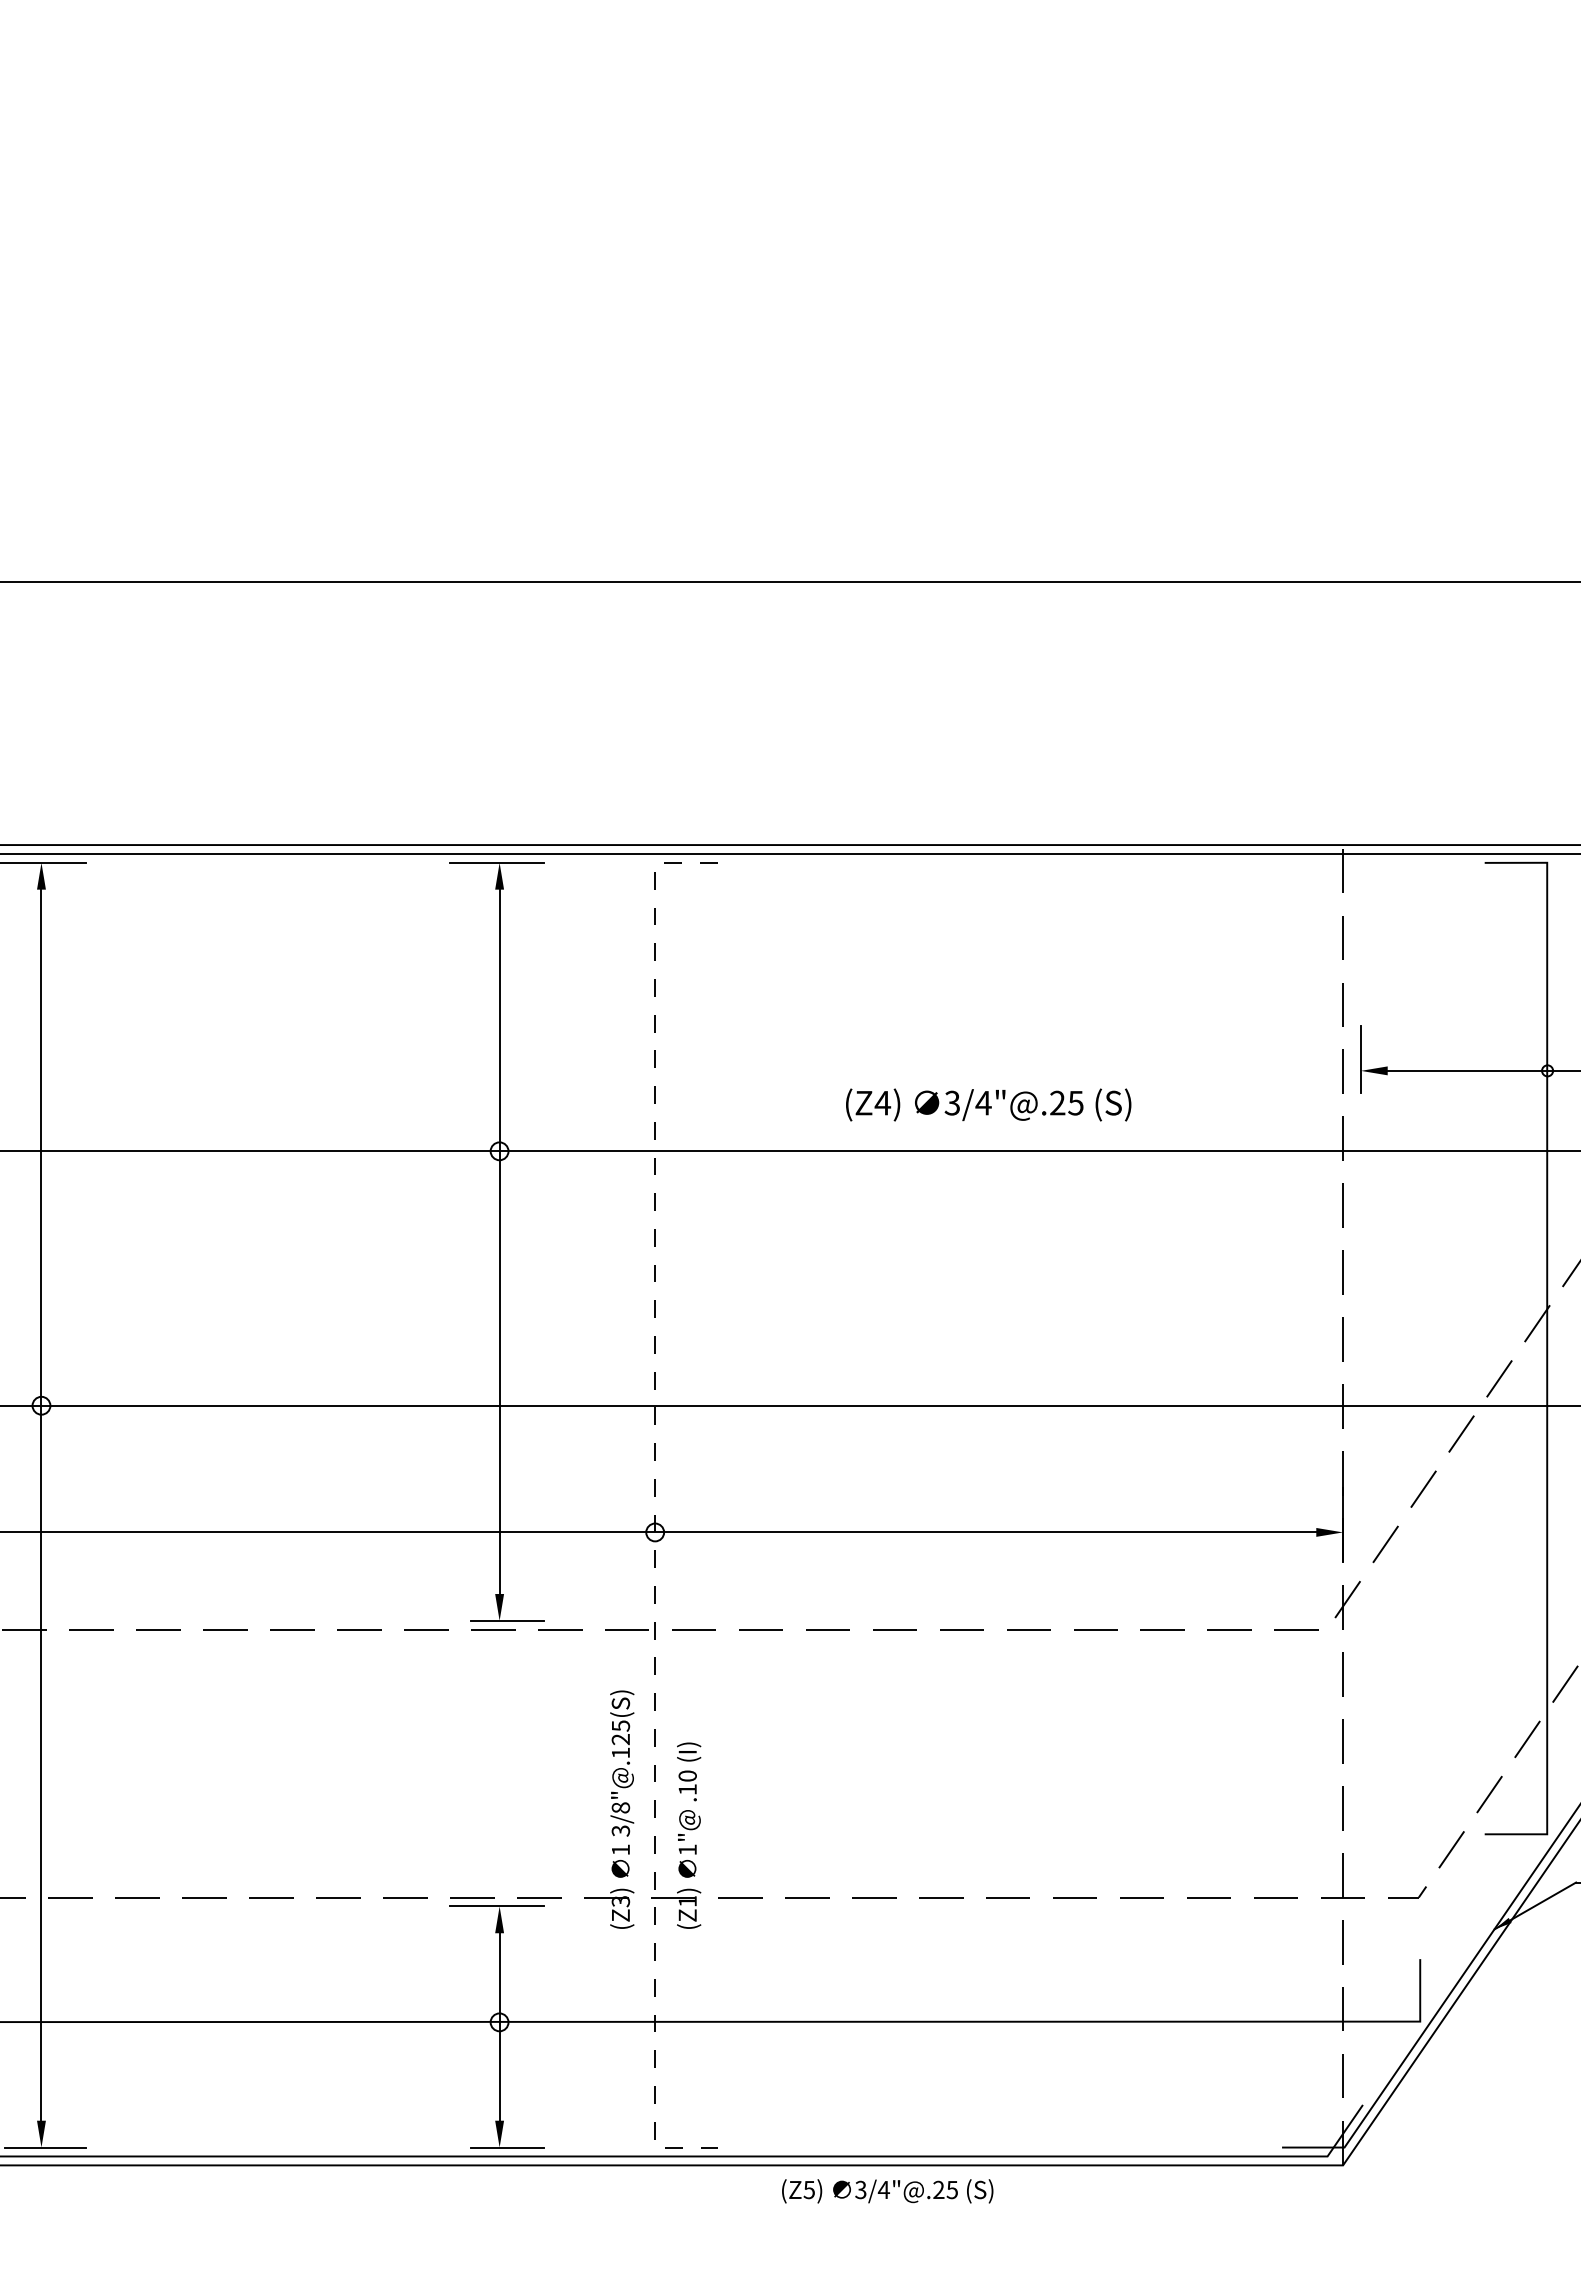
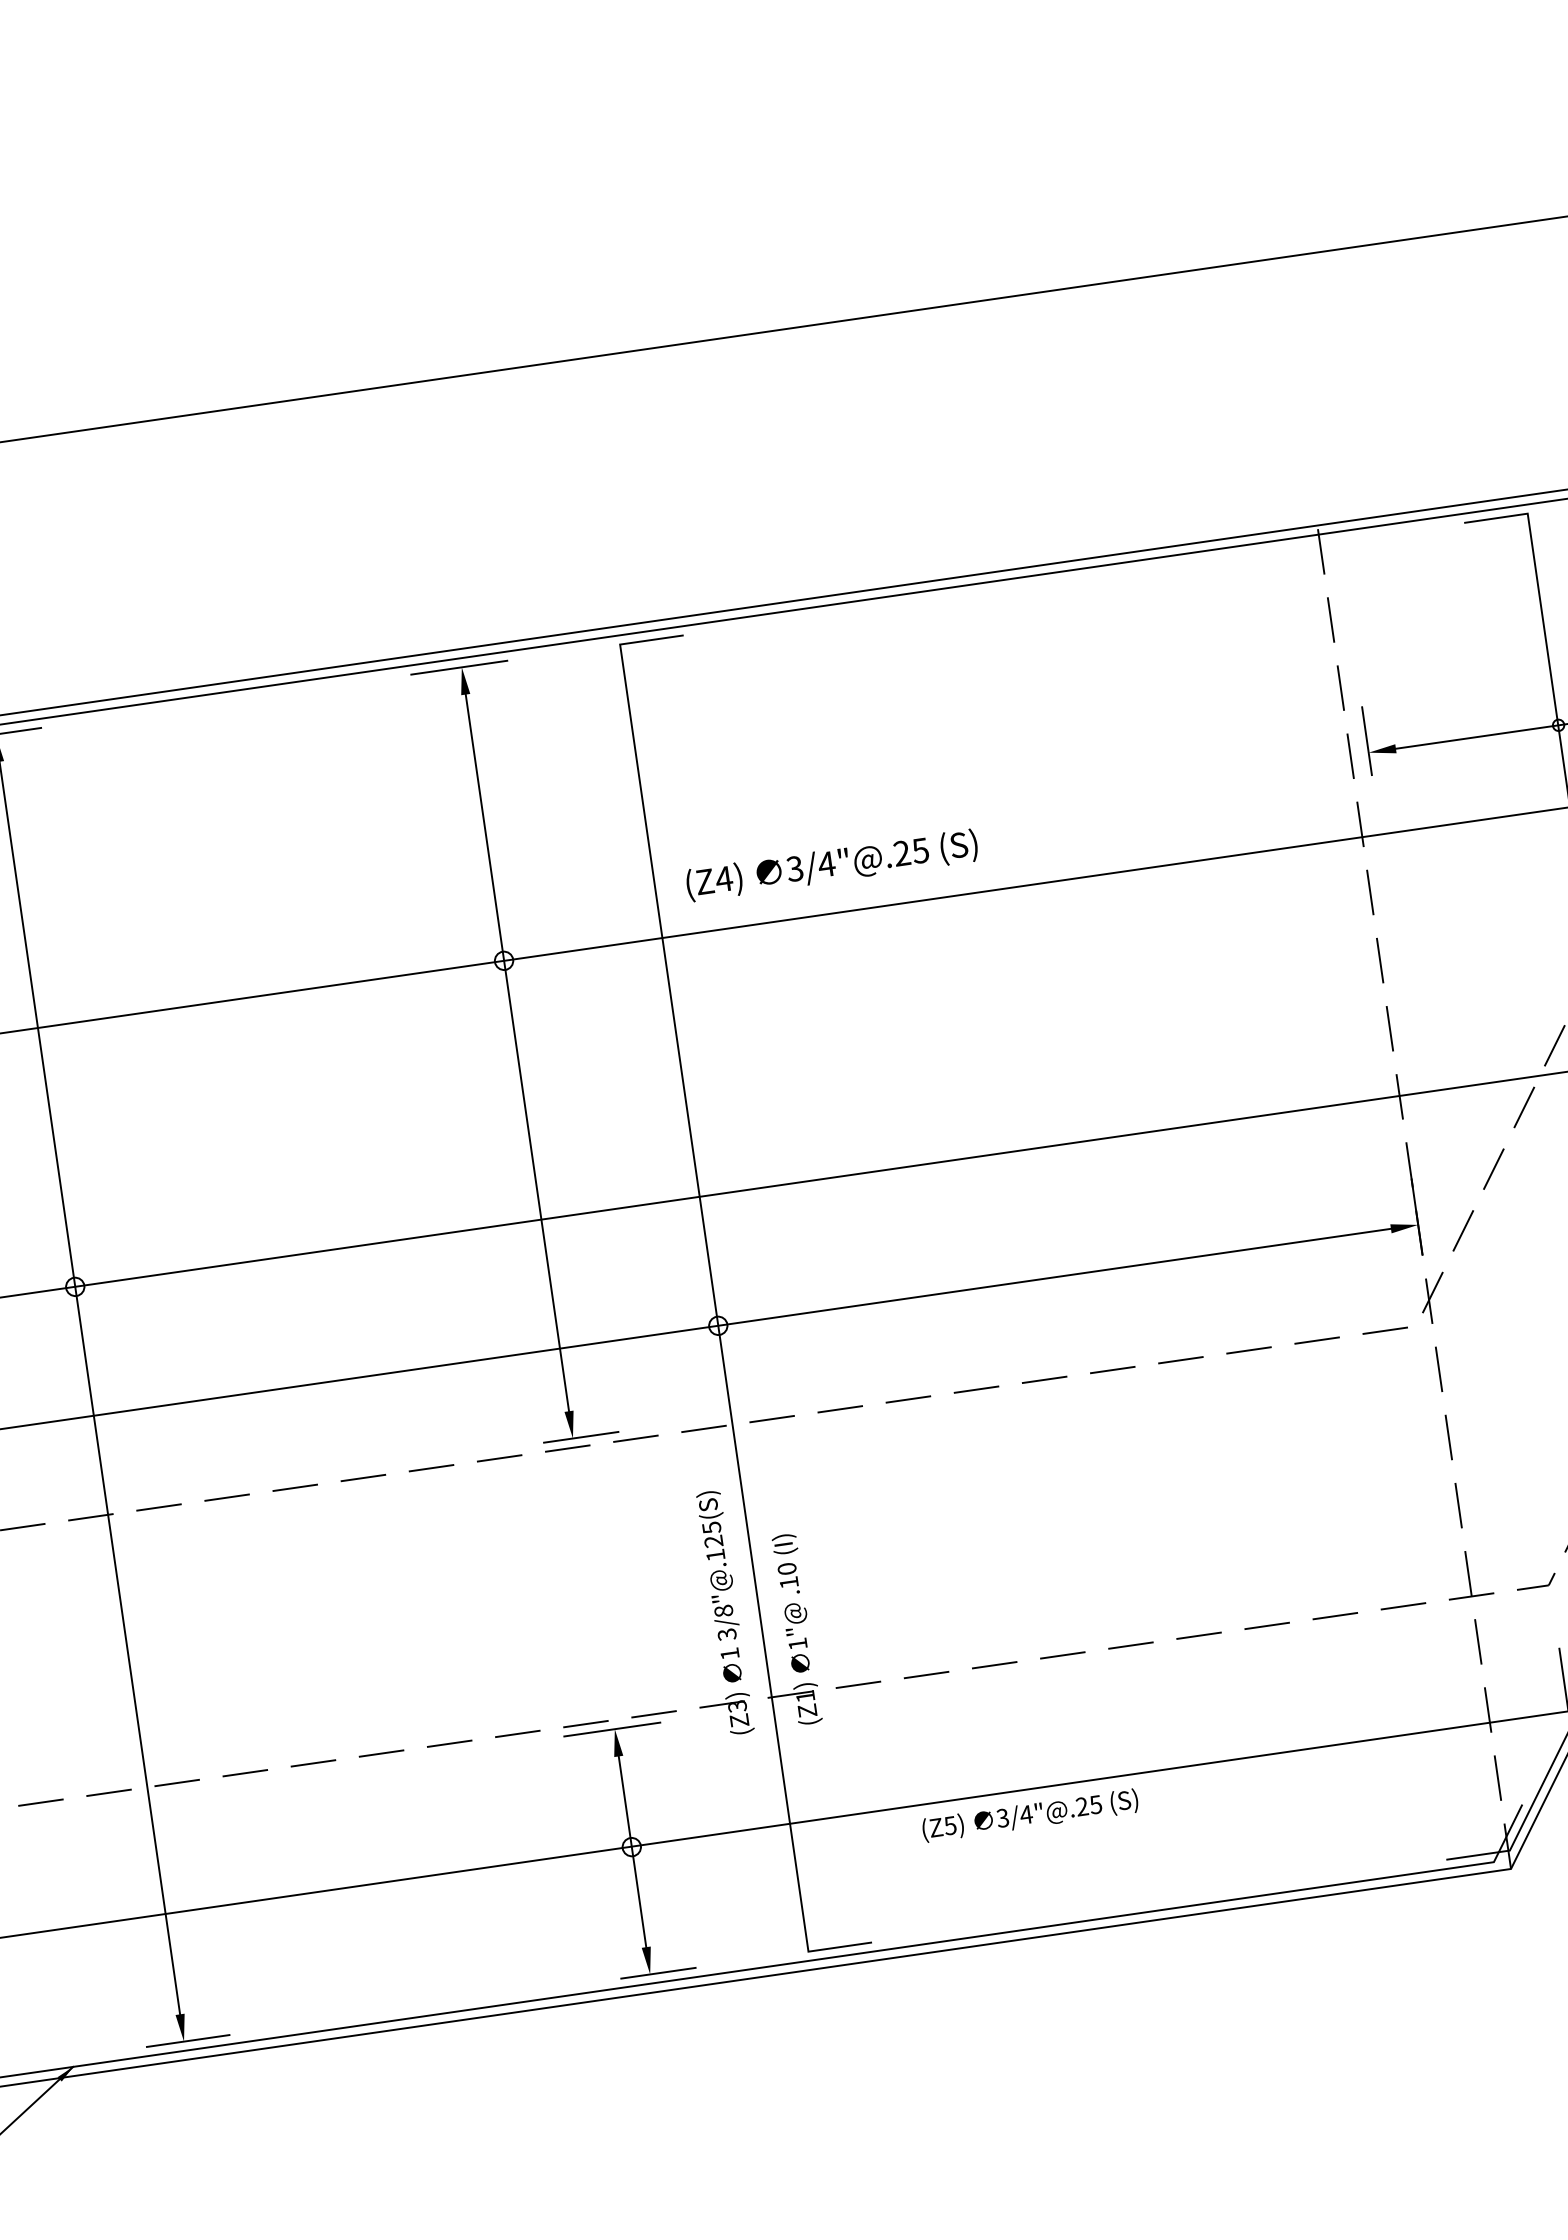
text: (988, 1104) -> (831, 864), moved
line: (655, 1505) -> (714, 1298), dashed -> solid
text: (887, 2191) -> (1030, 1815), moved

